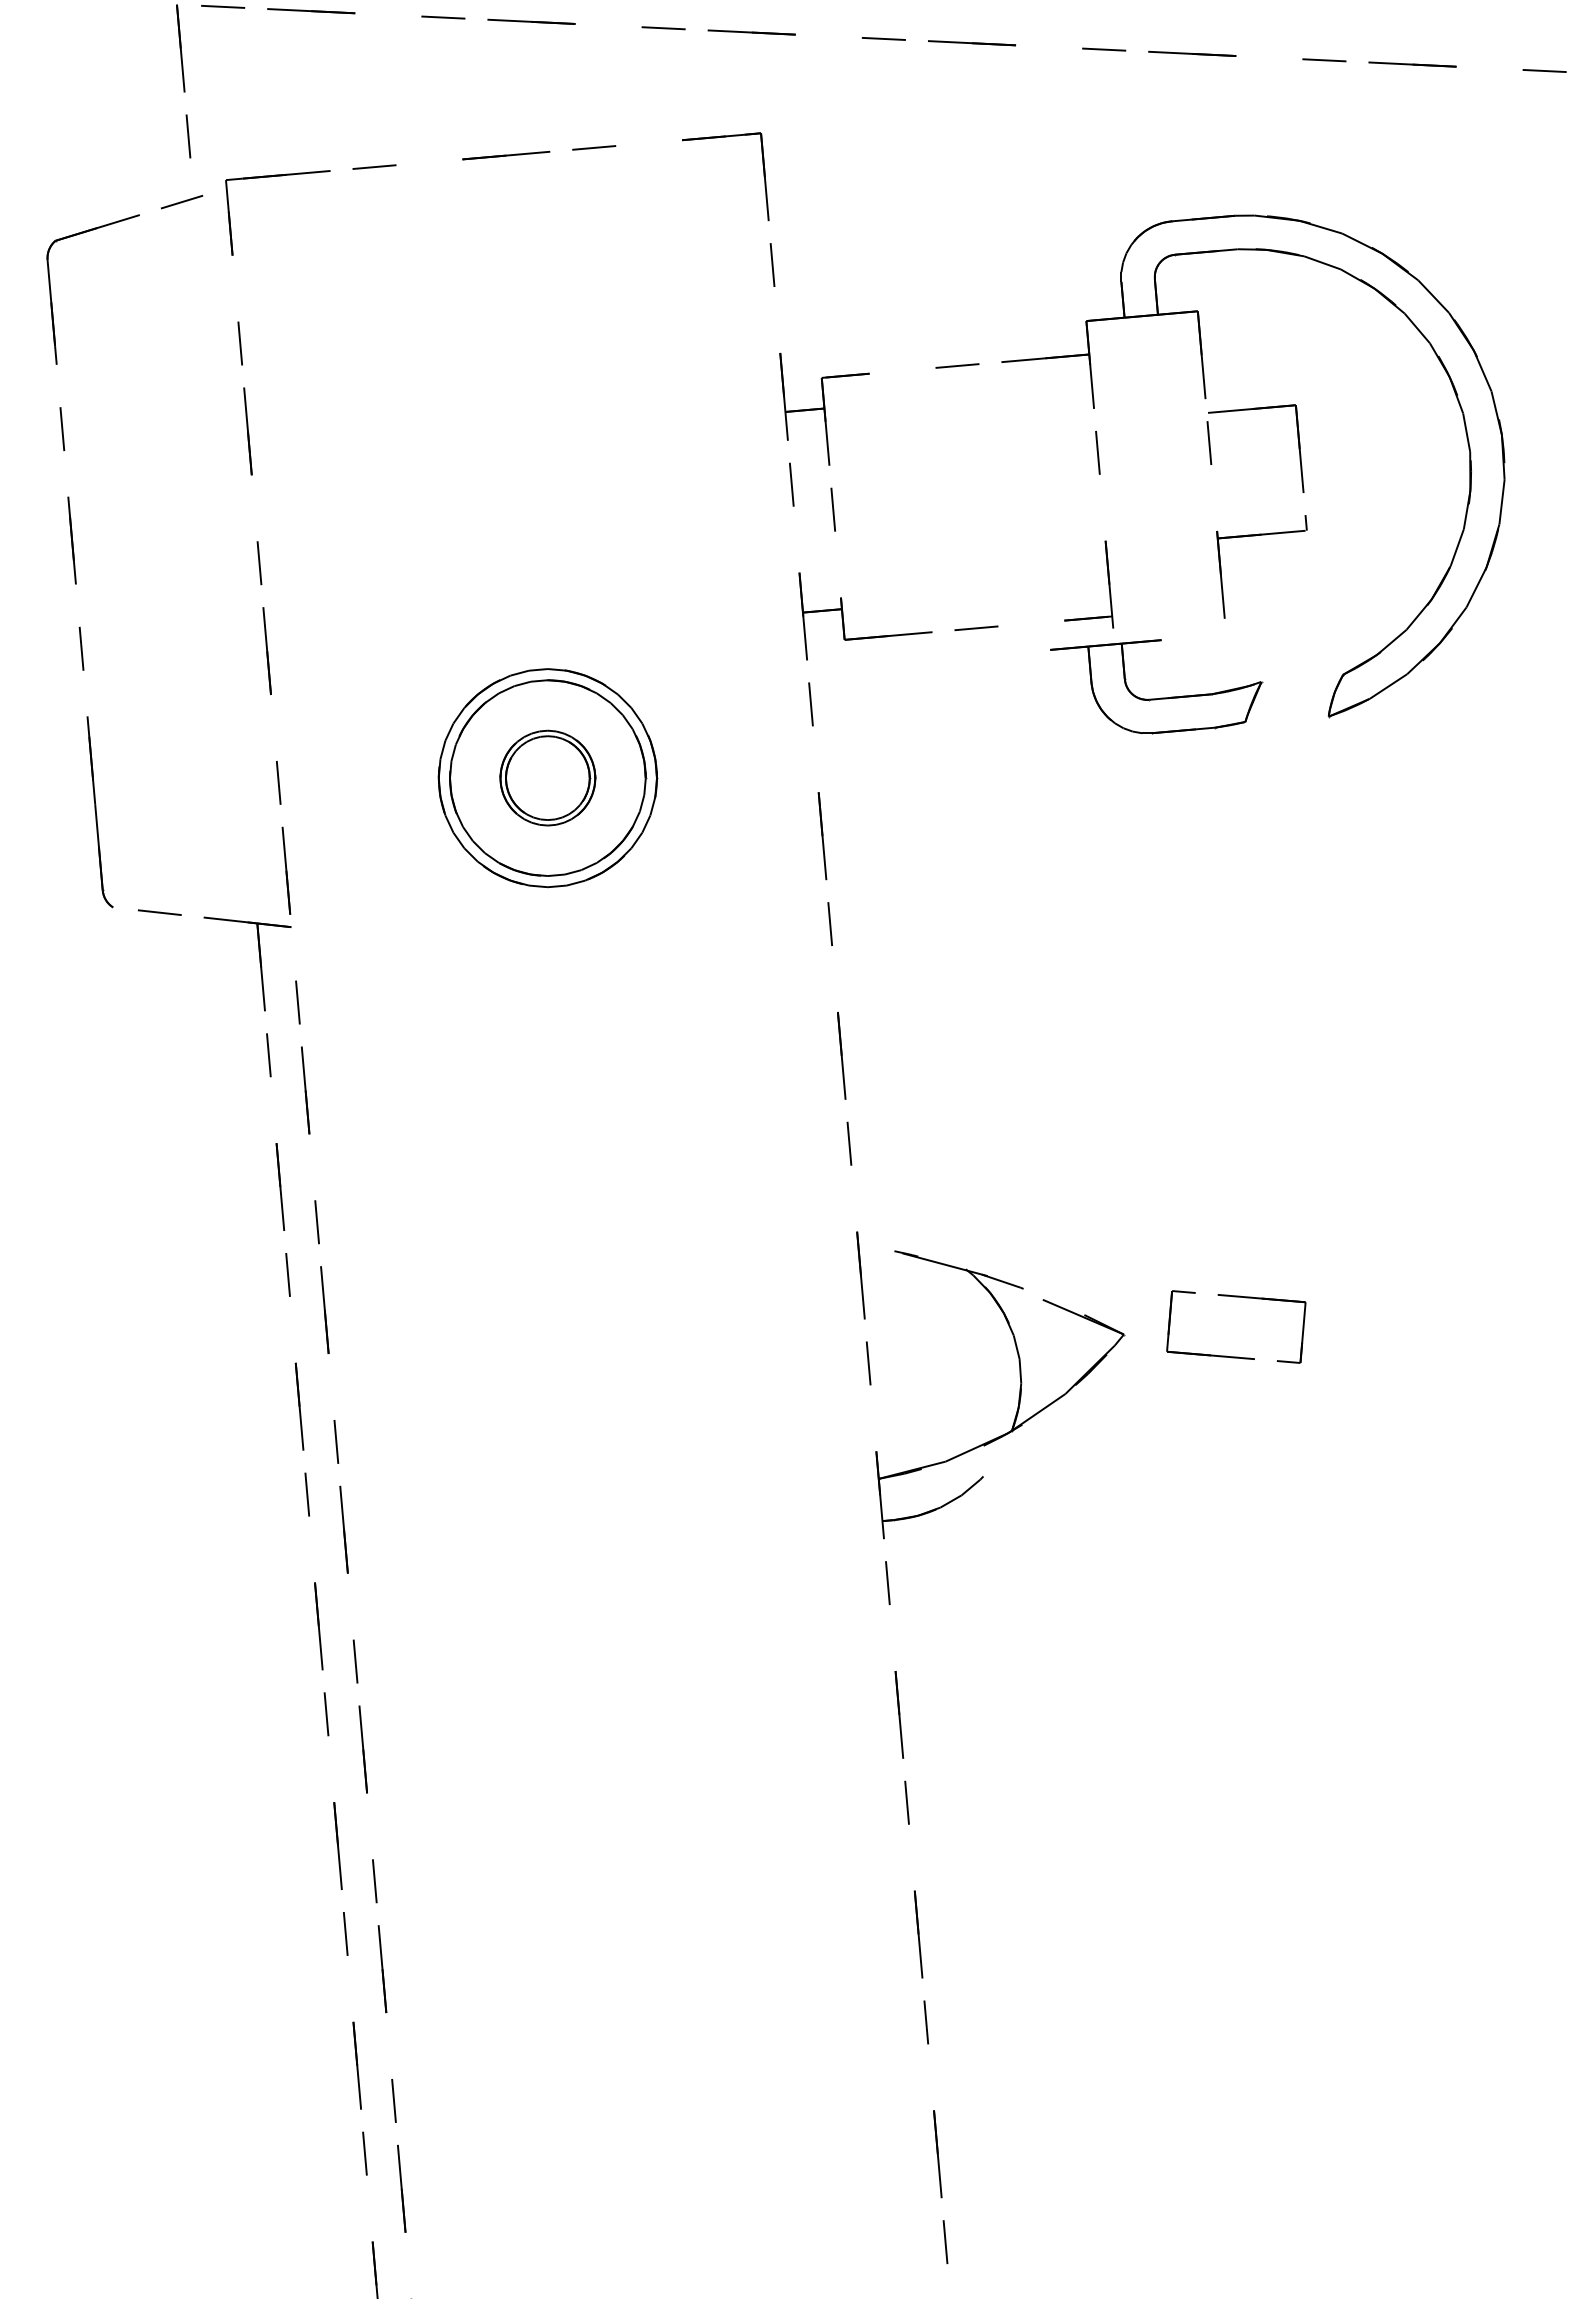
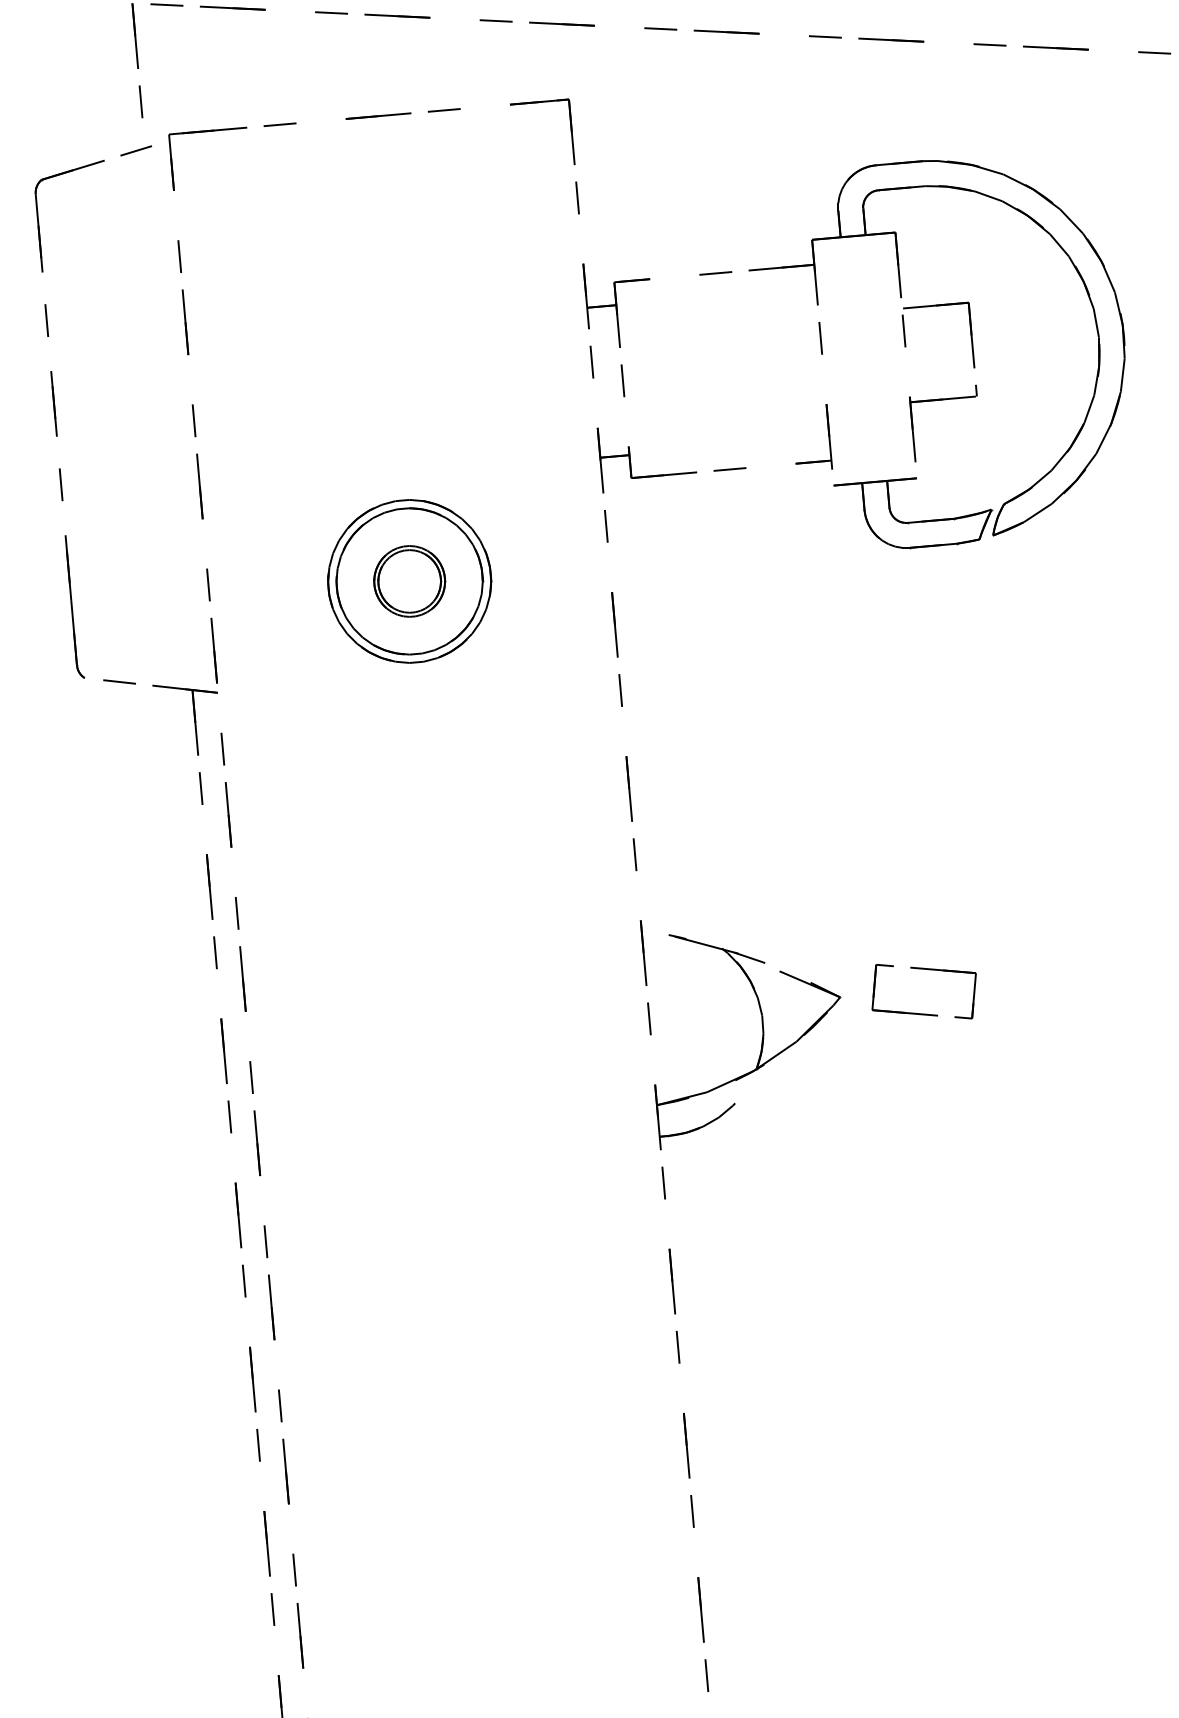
part: (1160, 697) -> (916, 521), moved

